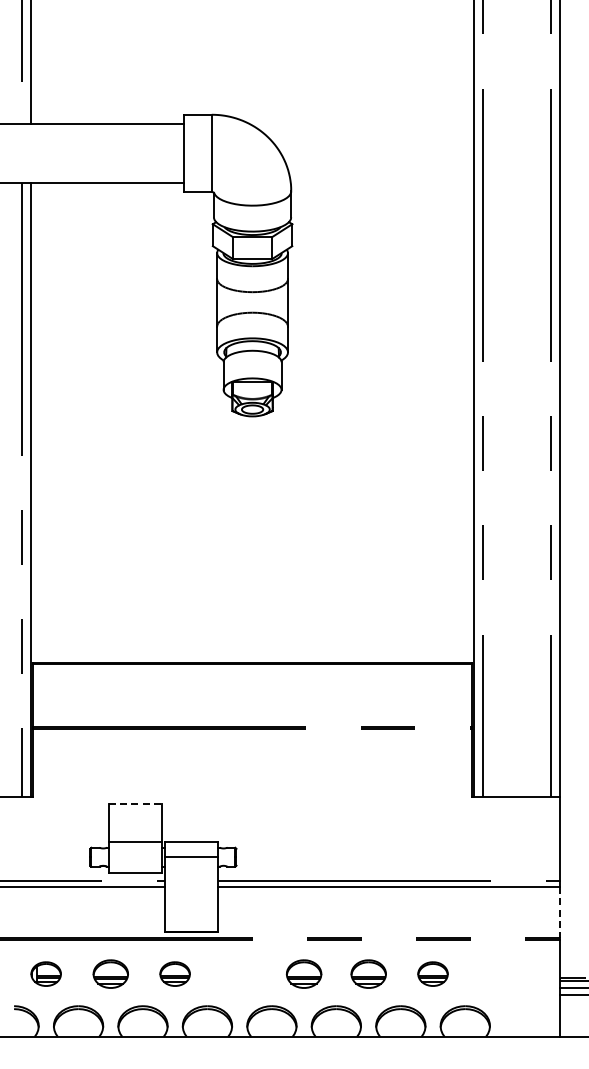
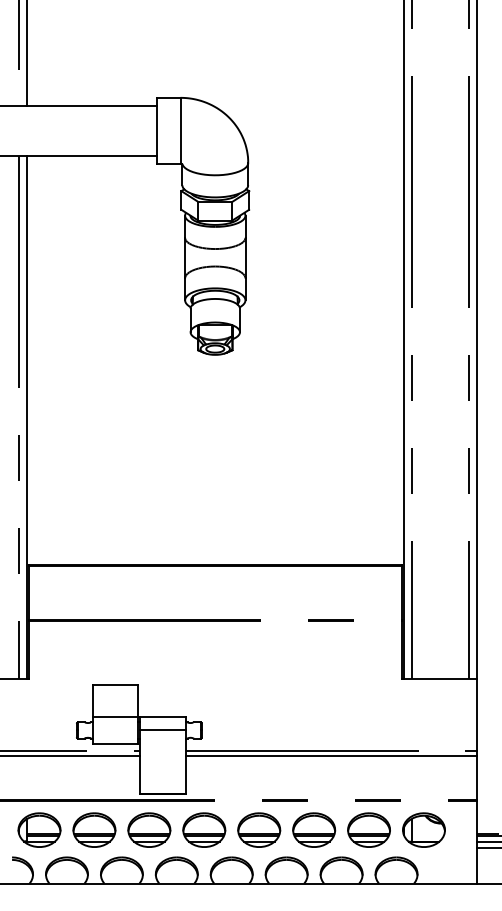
line: (135, 803) -> (115, 684), dashed -> solid
line: (559, 912) -> (476, 777), dashed -> solid
part: (45, 973) -> (38, 829), size x1.67
part: (110, 973) -> (94, 829), size x1.43
part: (174, 973) -> (148, 829), size x1.67
part: (239, 973) -> (204, 829), added
part: (303, 973) -> (258, 829), size x1.43
part: (368, 973) -> (314, 829), size x1.43
part: (432, 973) -> (368, 829), size x1.67
part: (497, 973) -> (423, 829), added

